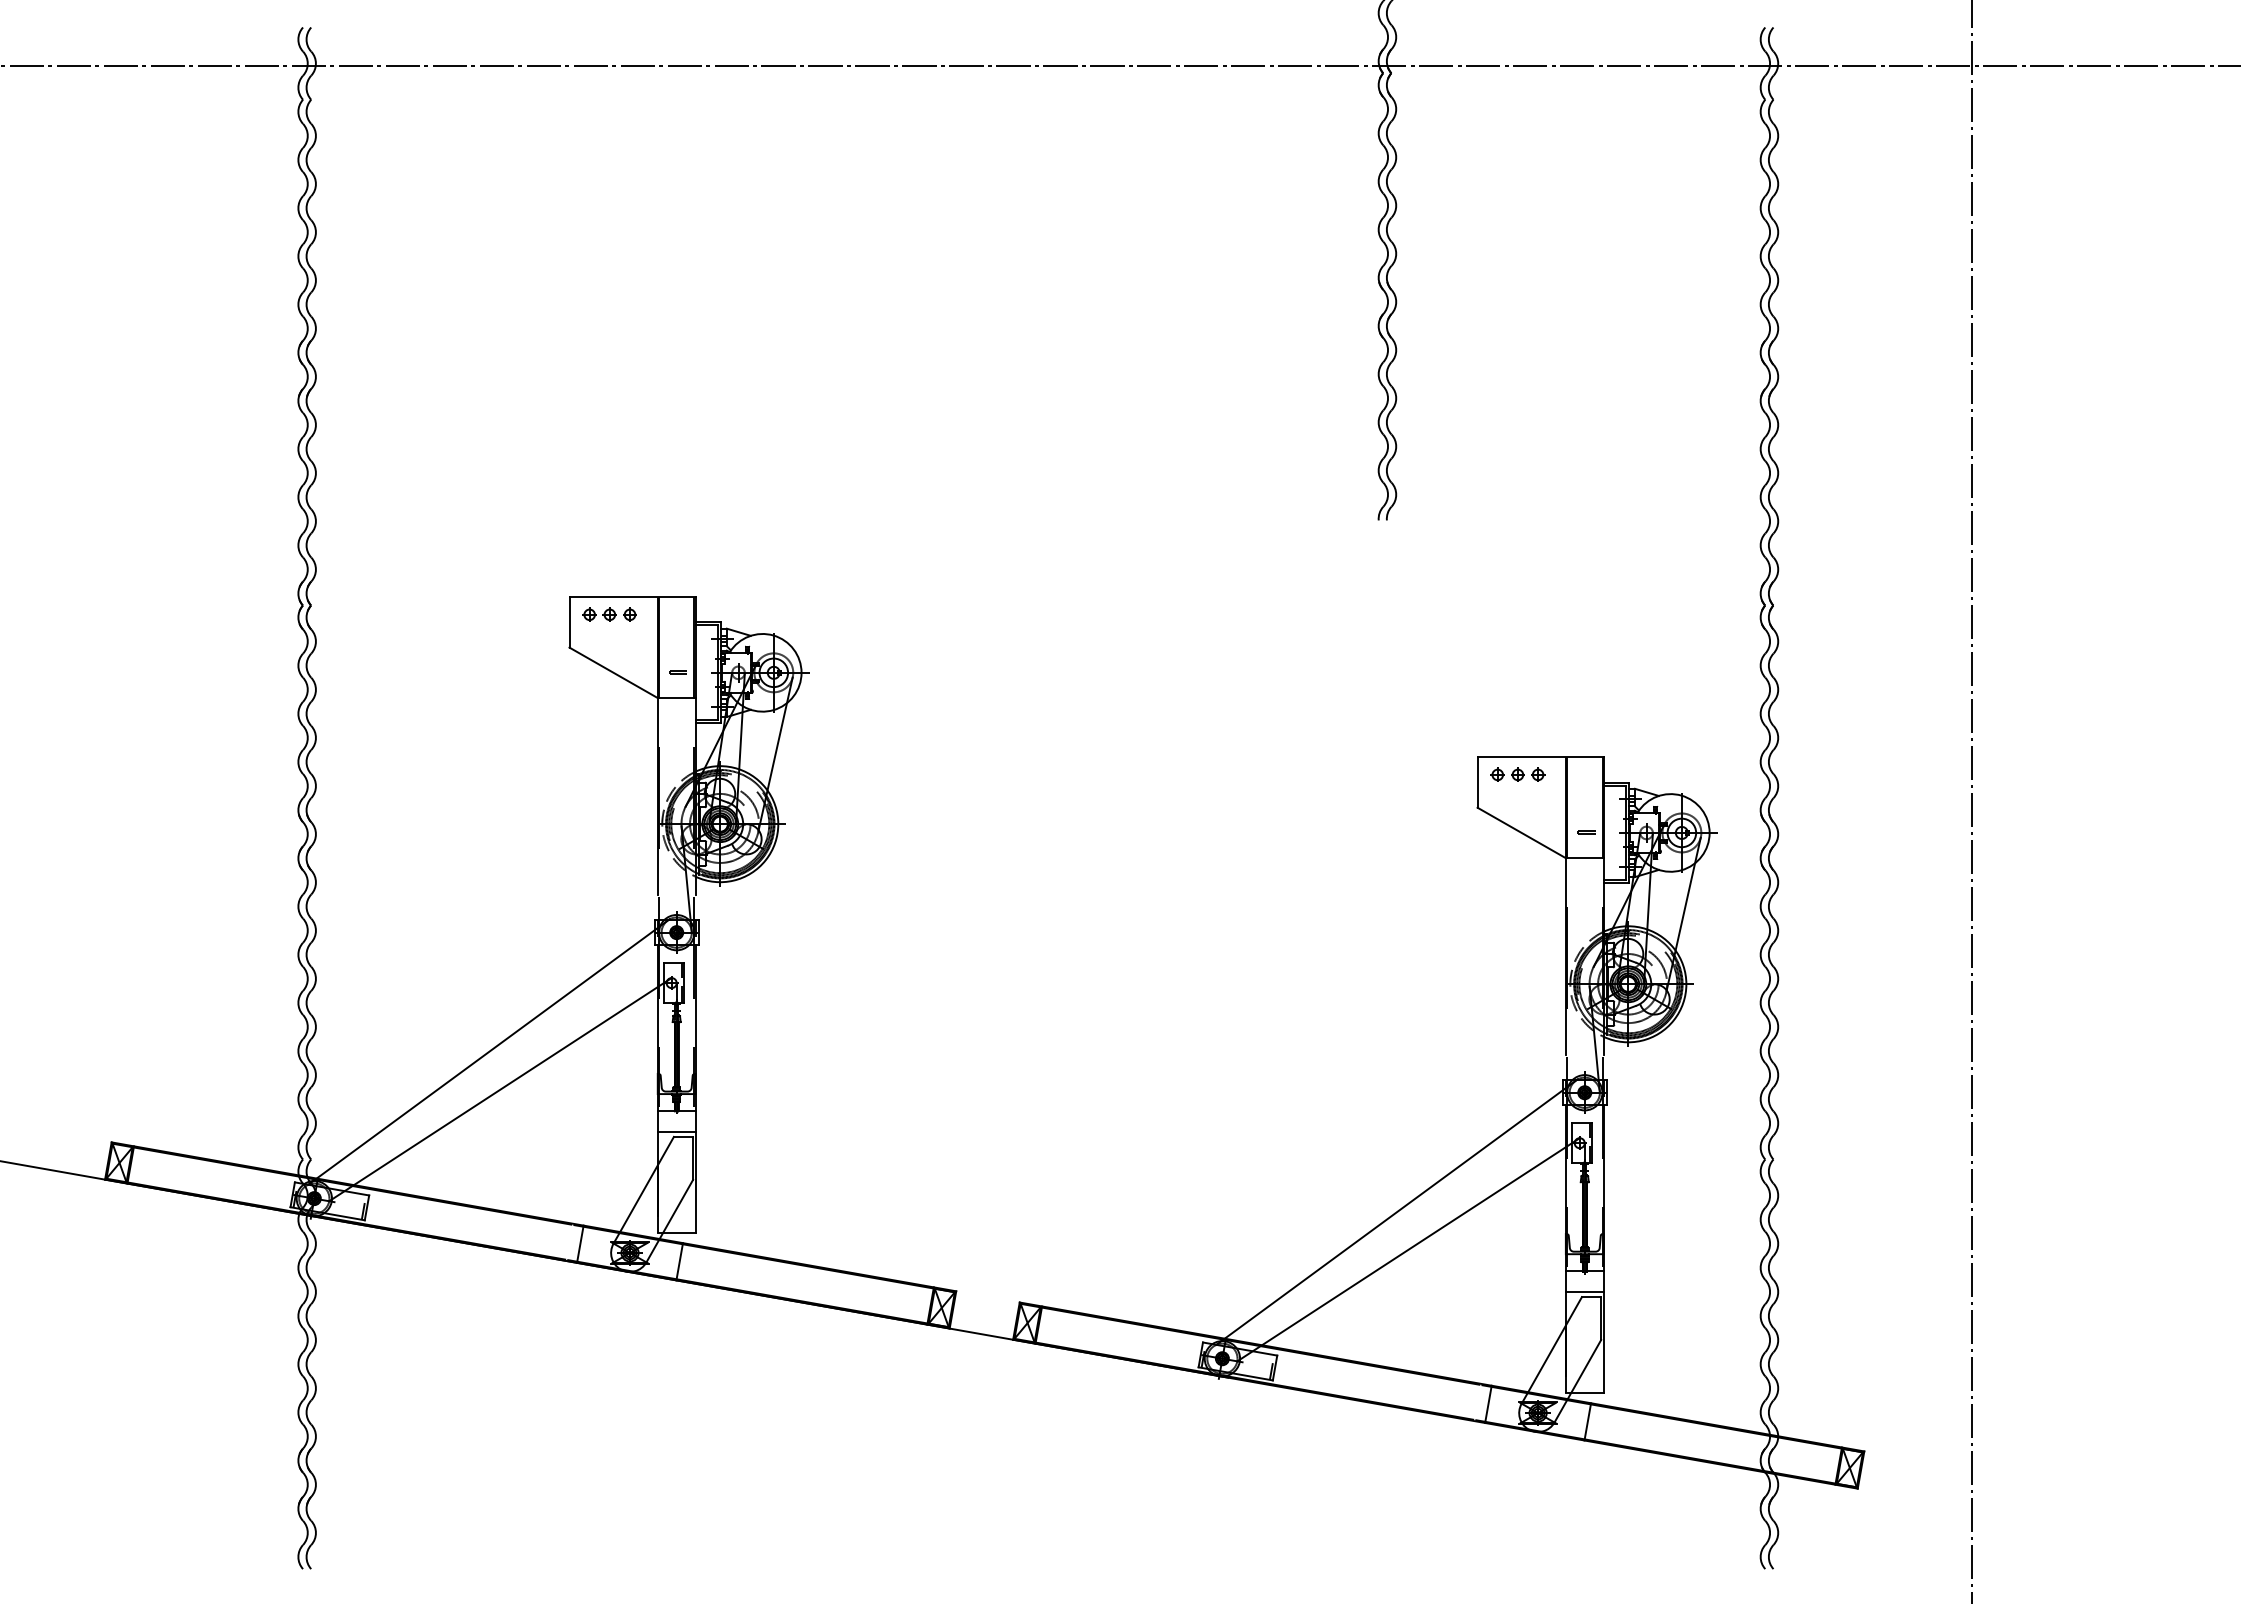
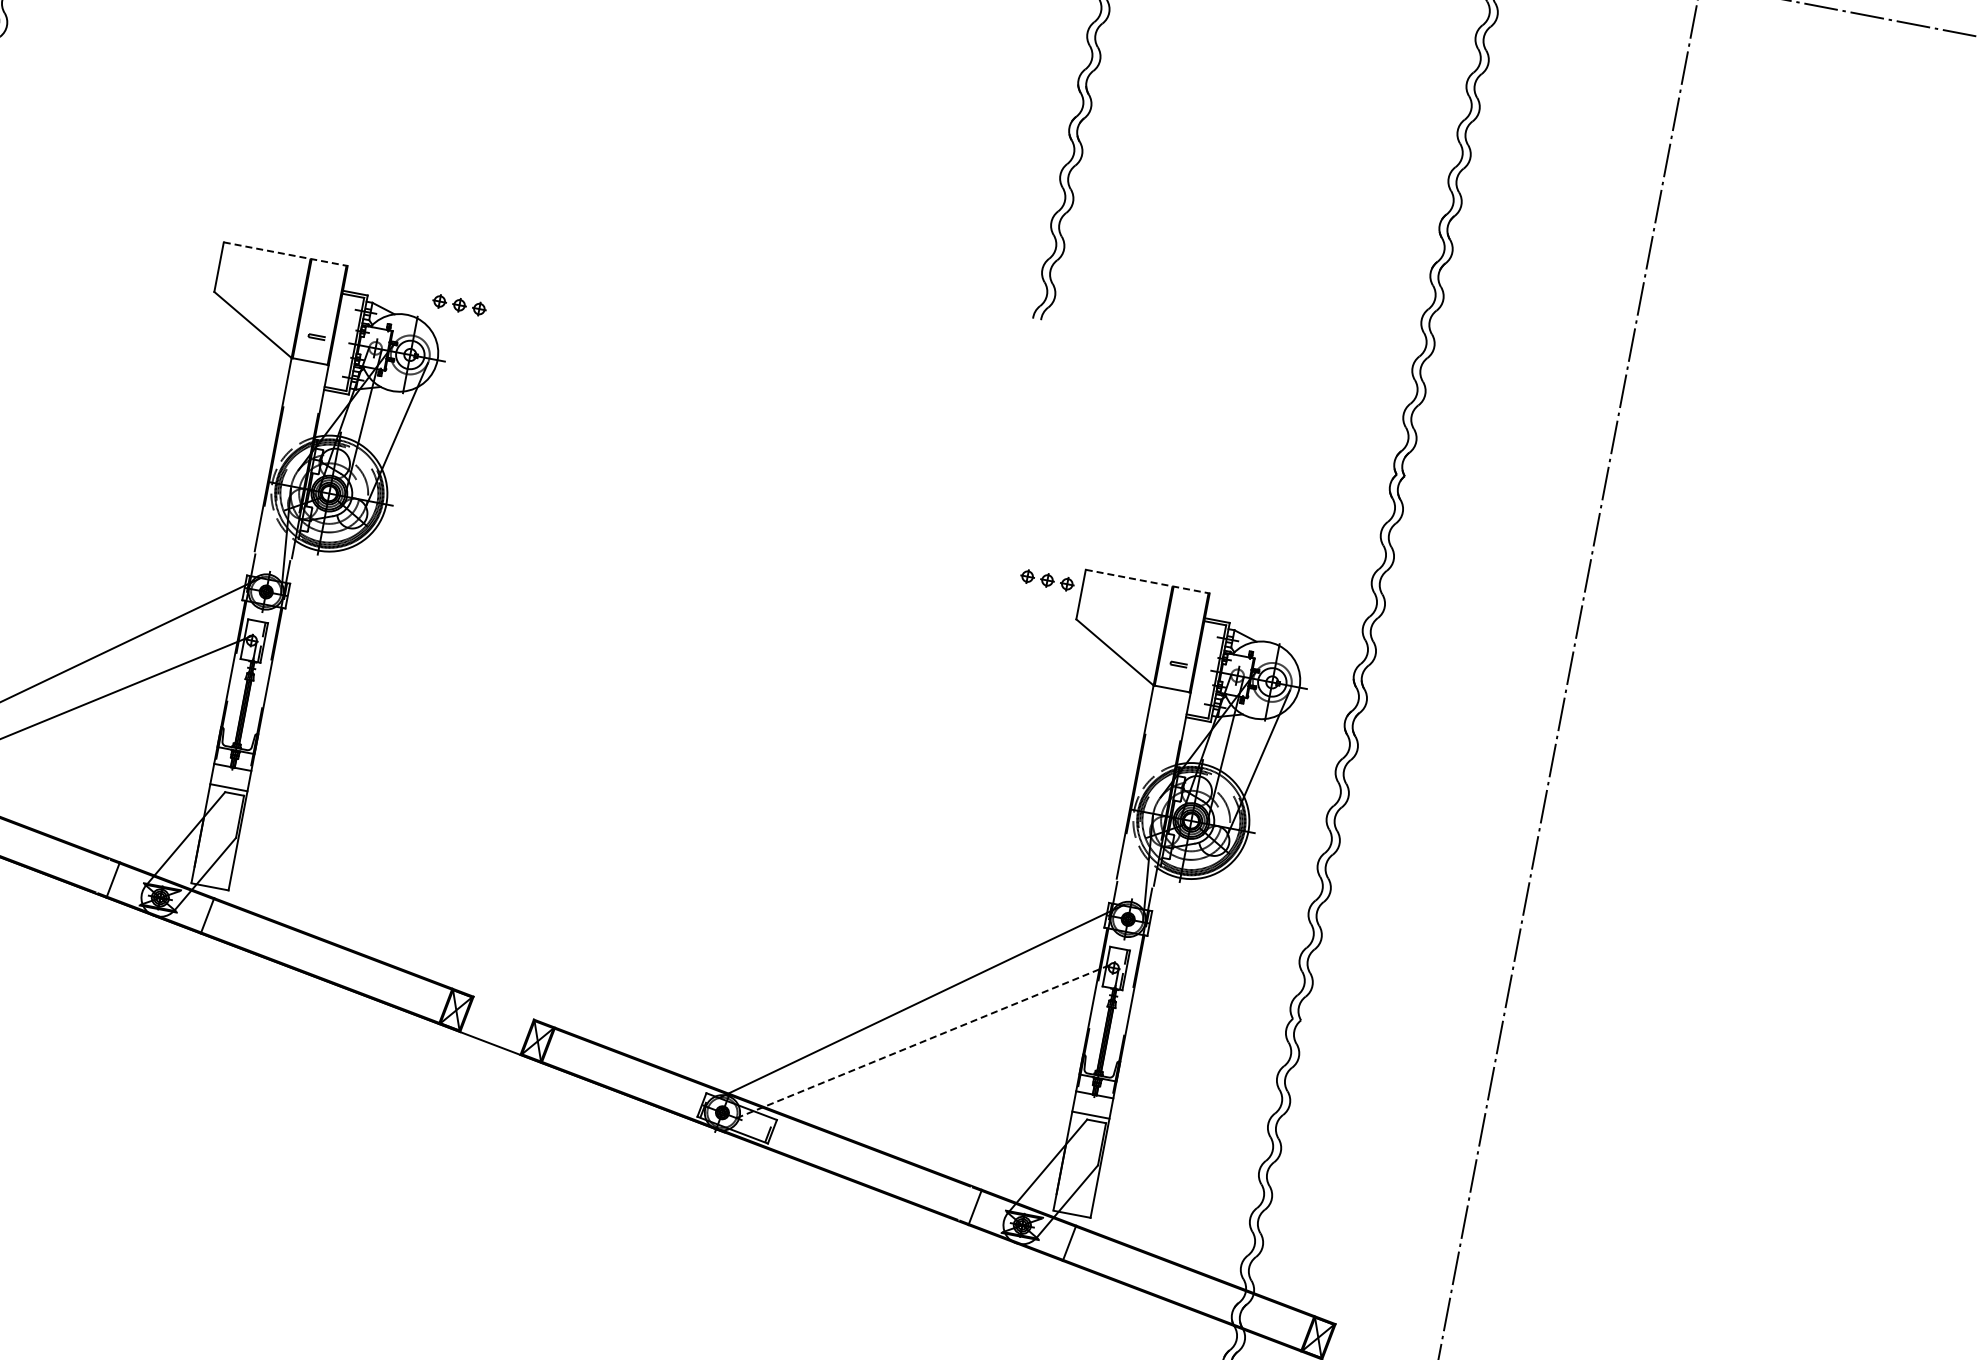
line: (633, 597) -> (286, 254), solid -> dashed
part: (609, 614) -> (459, 304), moved
line: (1541, 757) -> (1148, 581), solid -> dashed
part: (1517, 774) -> (1047, 579), moved
line: (1408, 1249) -> (925, 1040), solid -> dashed

